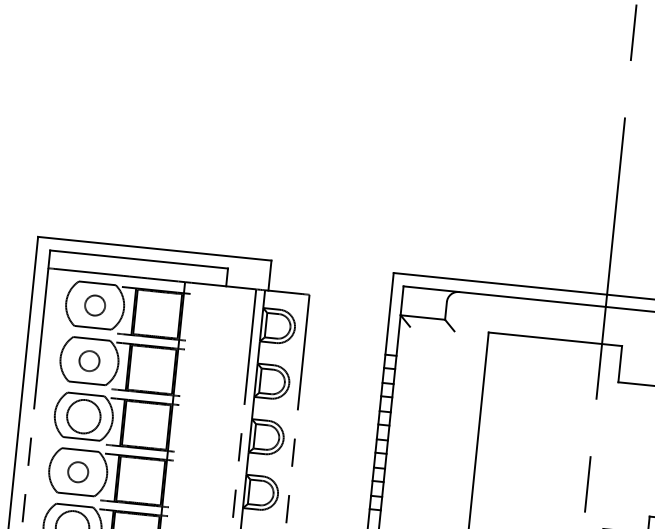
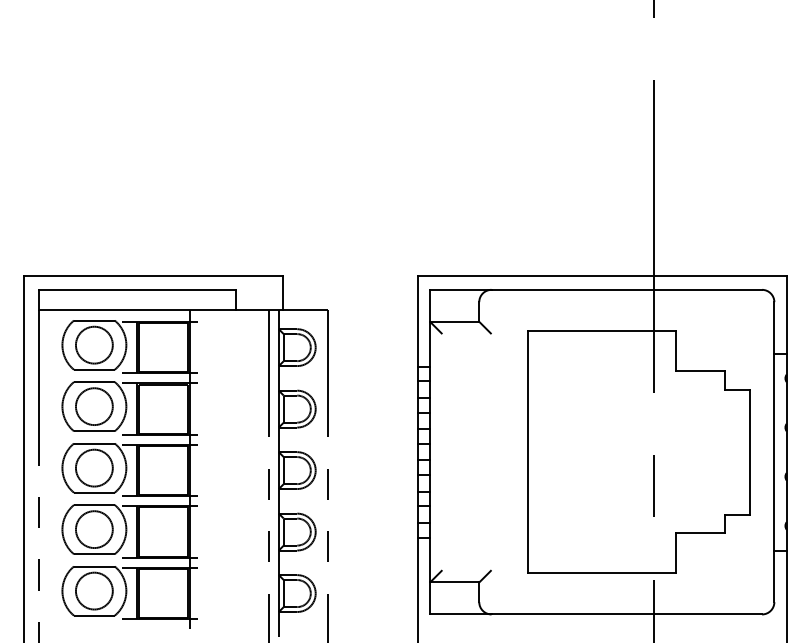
circle: (94, 304) -> (93, 344), size x1.67
circle: (88, 360) -> (93, 406), size x1.67
circle: (77, 472) -> (93, 529), size x1.67

